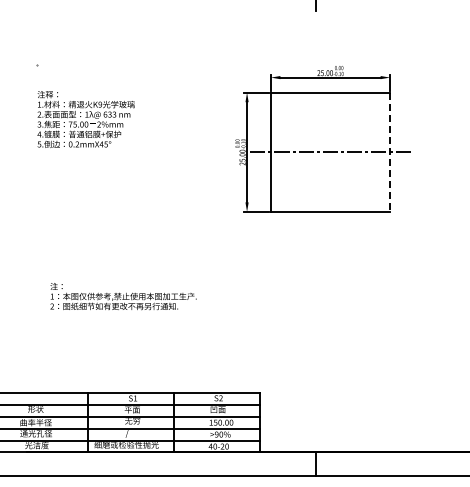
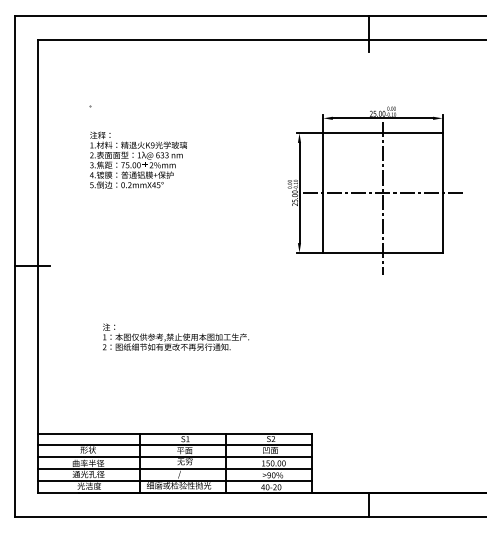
line: (390, 152) -> (442, 193), dashed -> solid
line: (330, 156) -> (382, 197), added

